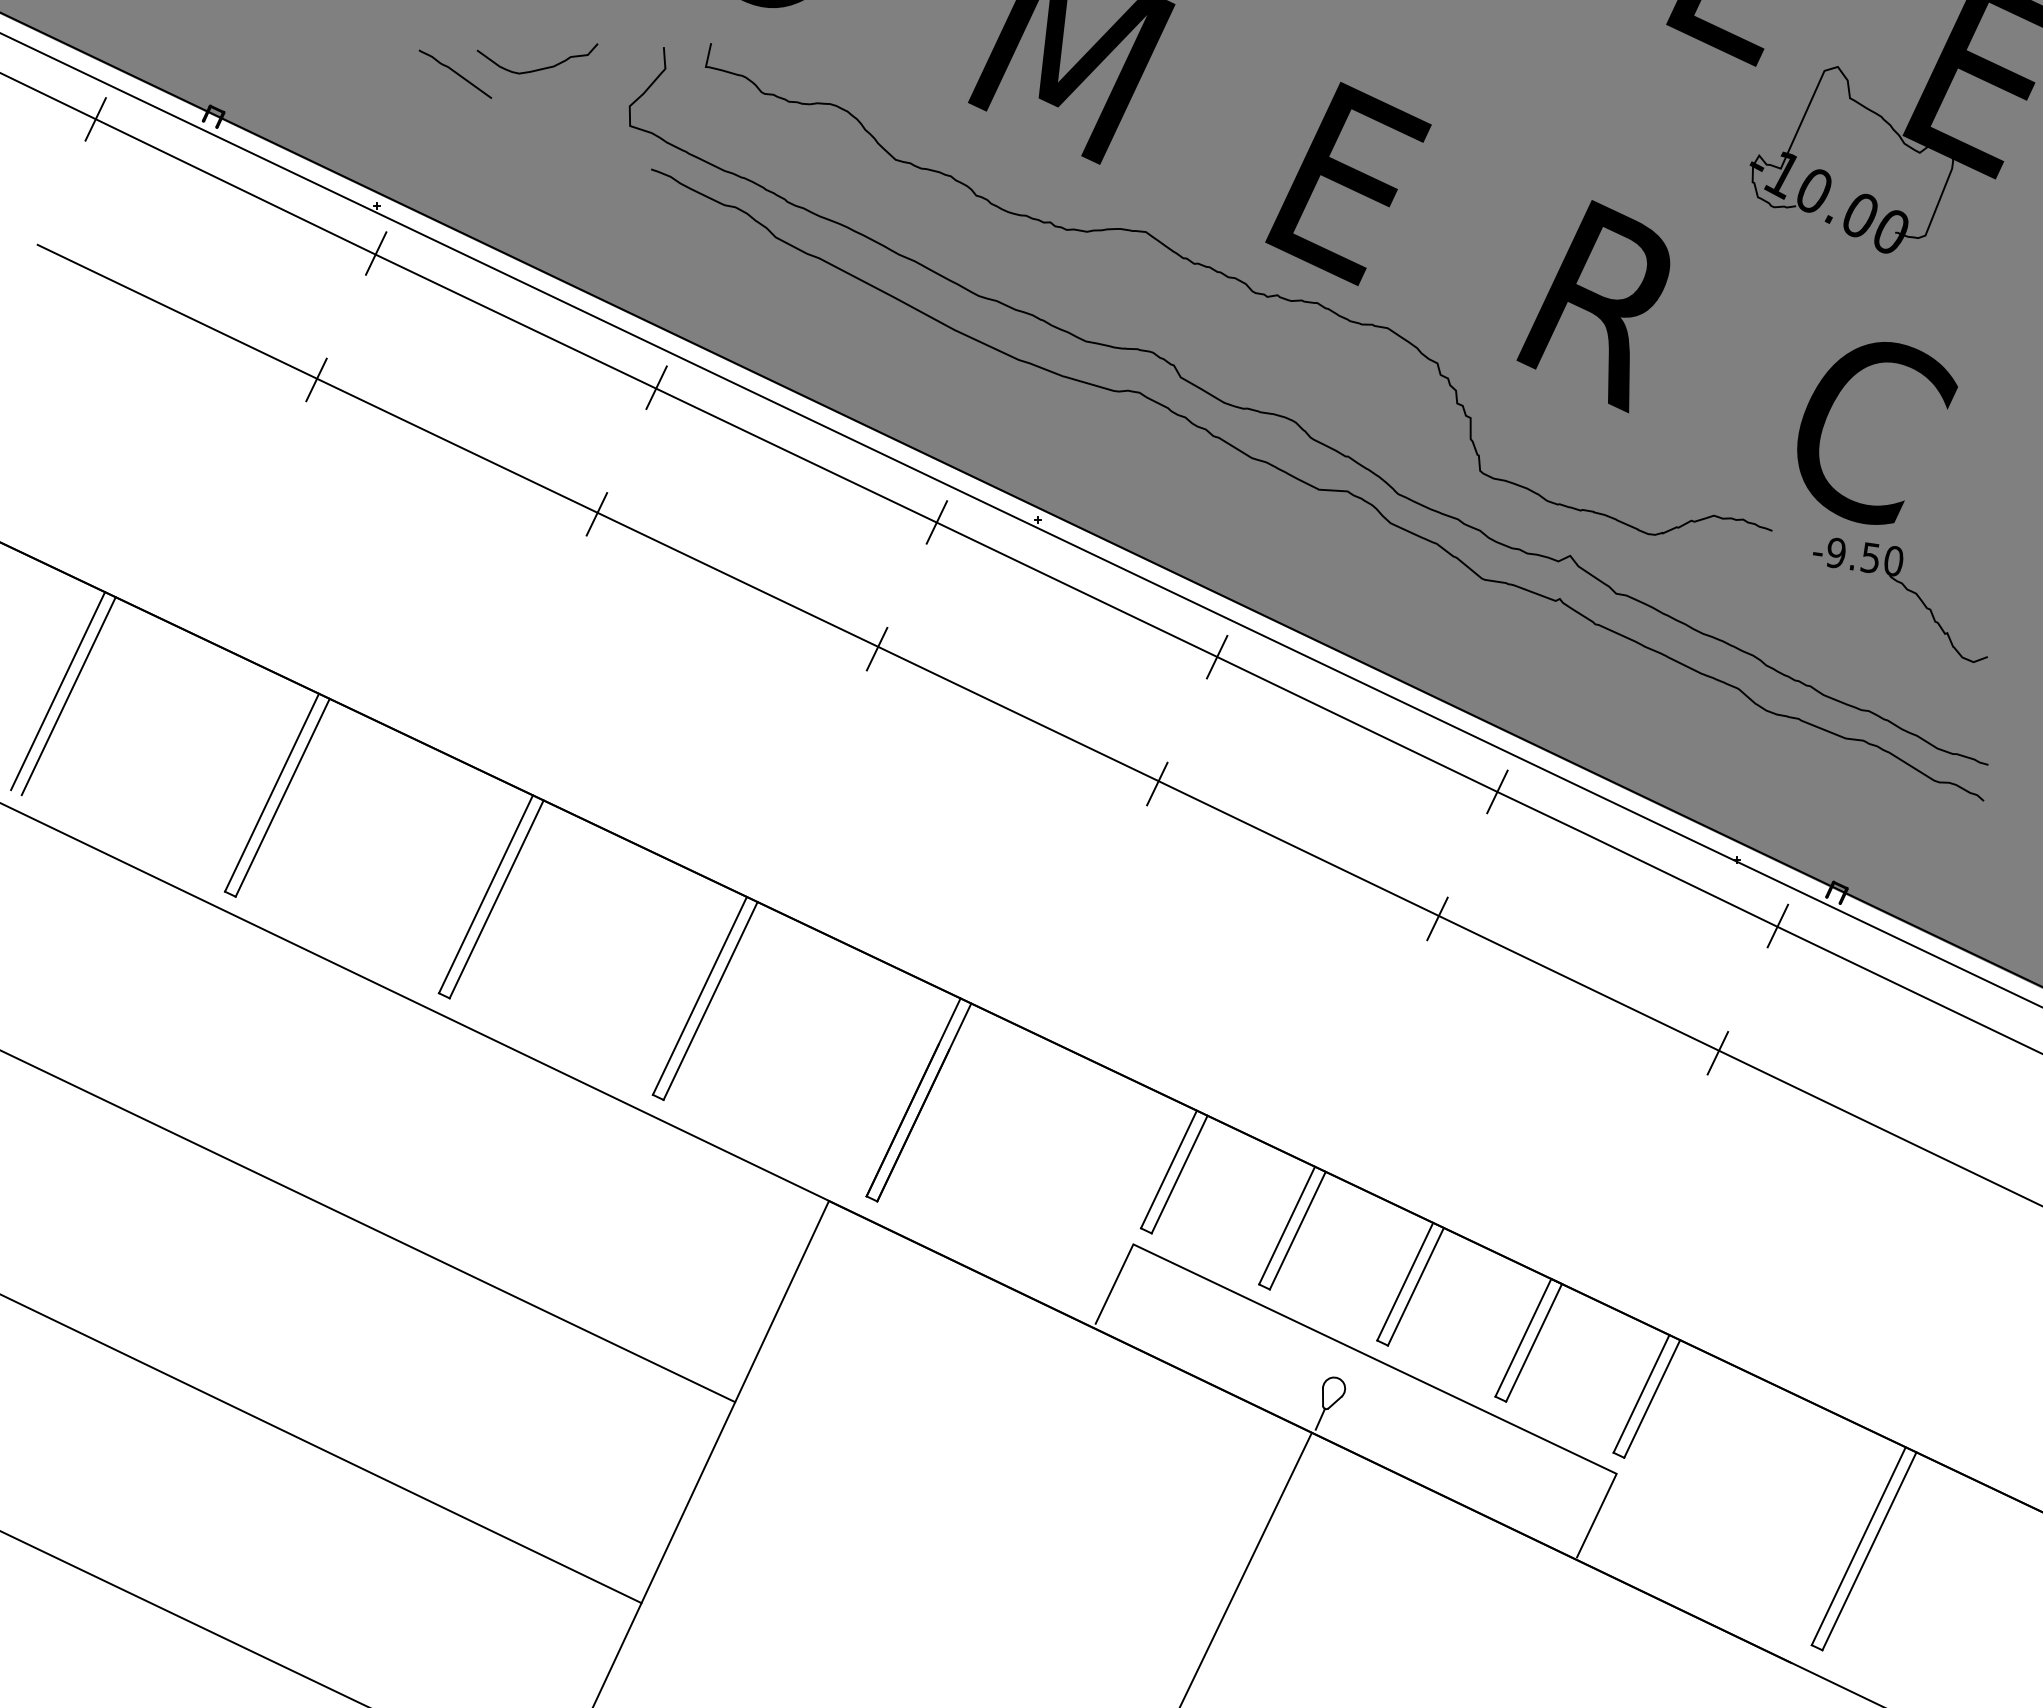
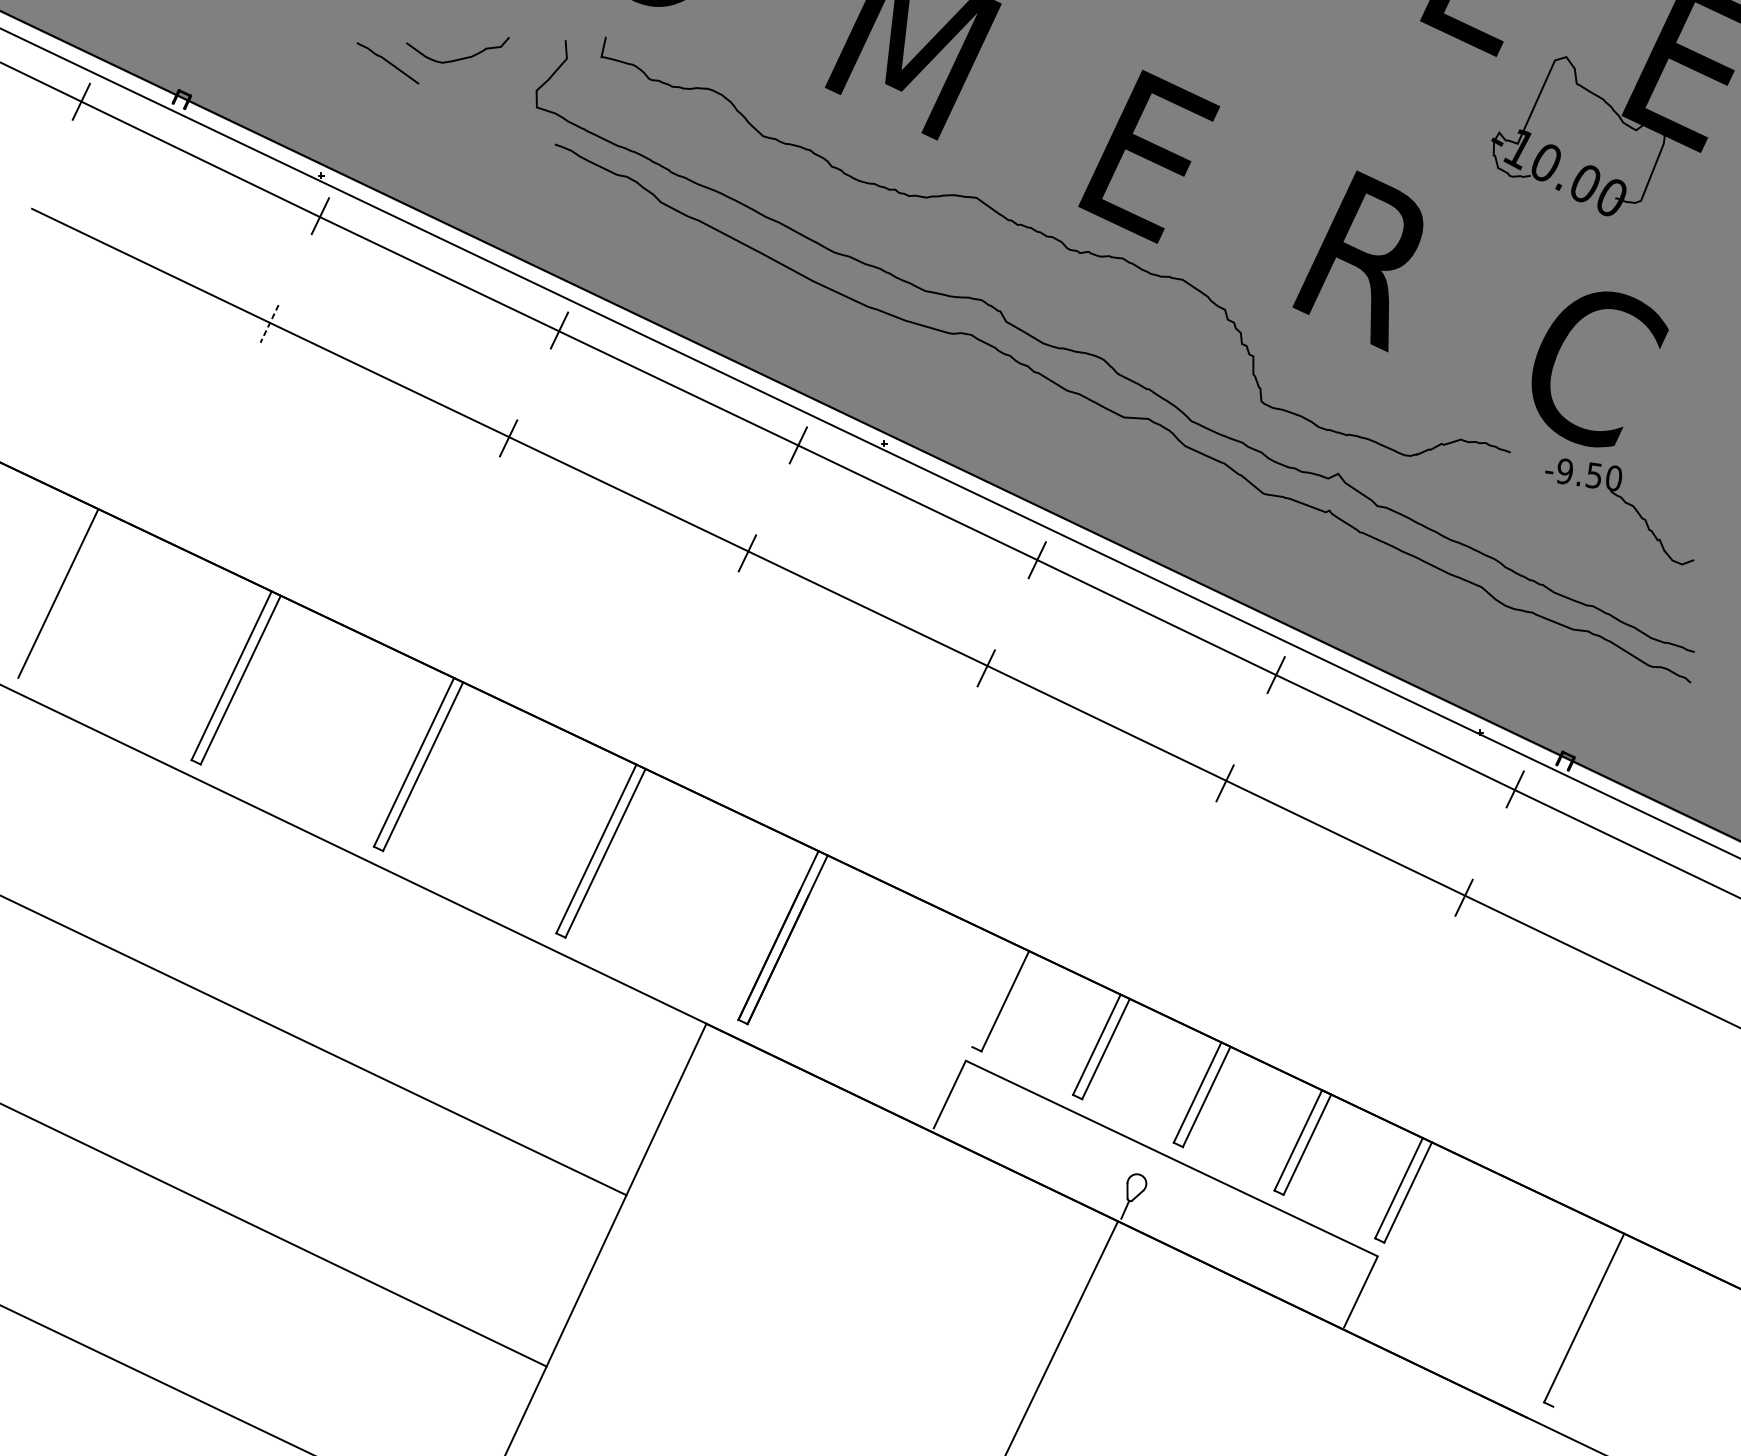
line: (316, 379) -> (269, 323), solid -> dashed
line: (58, 691) -> (49, 589), removed
line: (1168, 1169) -> (995, 996), removed
line: (1869, 1551) -> (1593, 1322), removed

